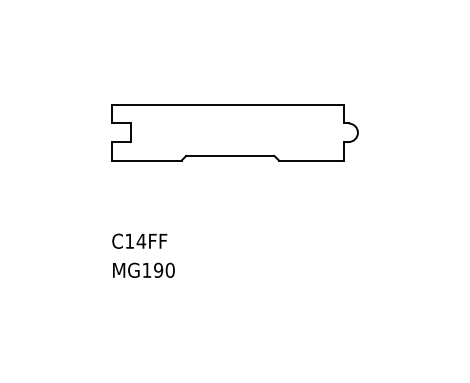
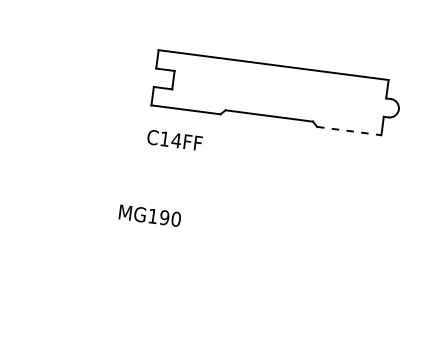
line: (311, 160) -> (349, 130), solid -> dashed
text: (139, 240) -> (174, 139), moved
text: (143, 269) -> (149, 214), moved

